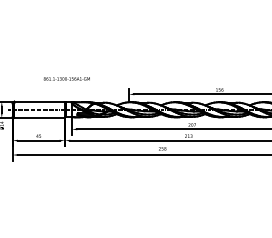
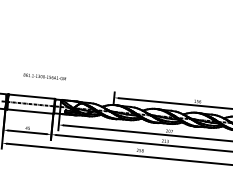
text: (66, 78) -> (44, 76), moved

